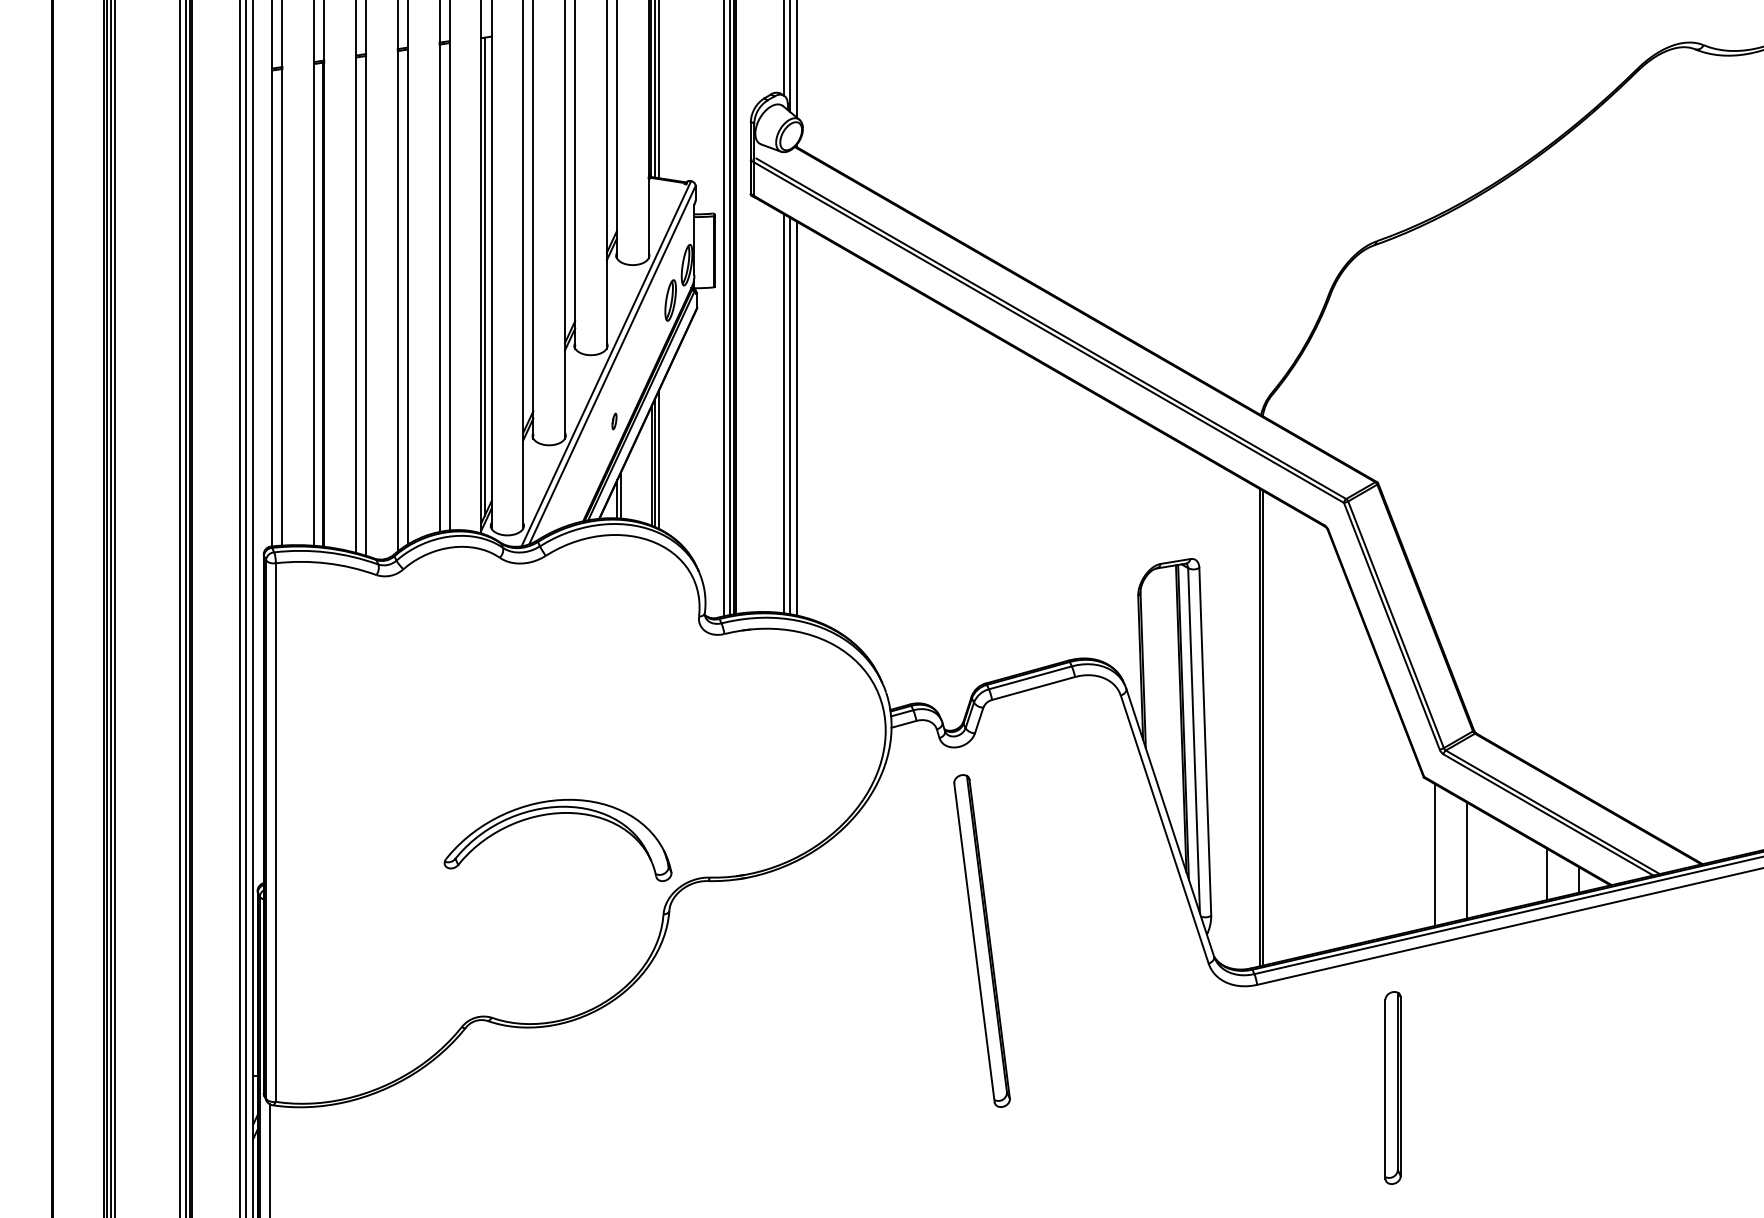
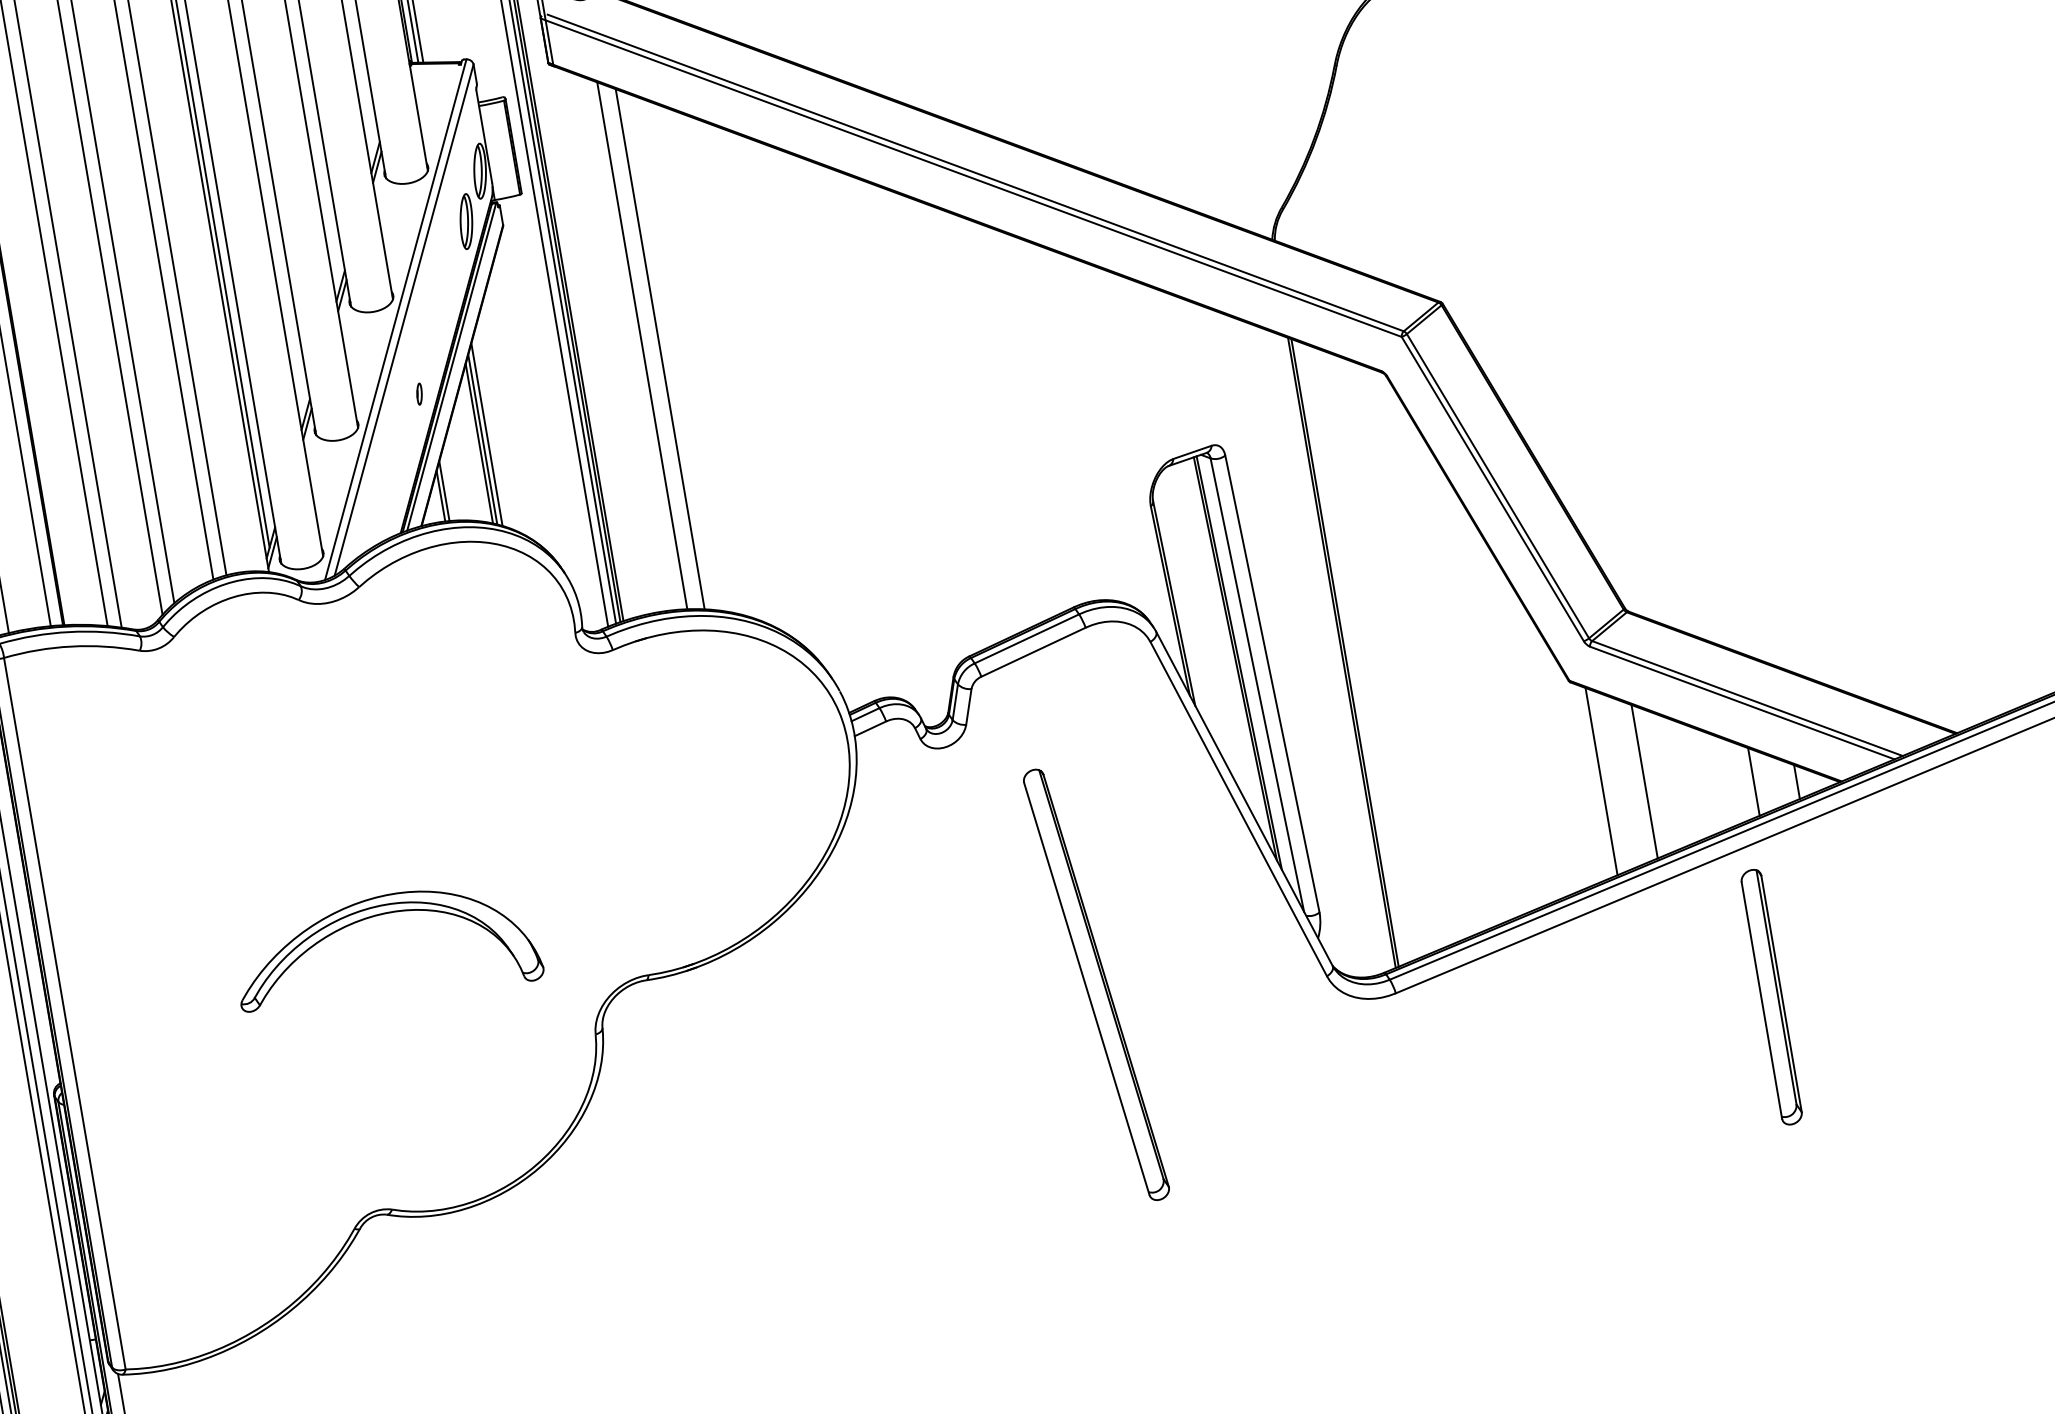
line: (789, 415) -> (649, 346), removed
part: (557, 814) -> (379, 916), moved
part: (981, 940) -> (1095, 984), moved
part: (1392, 1087) -> (1770, 996), moved

